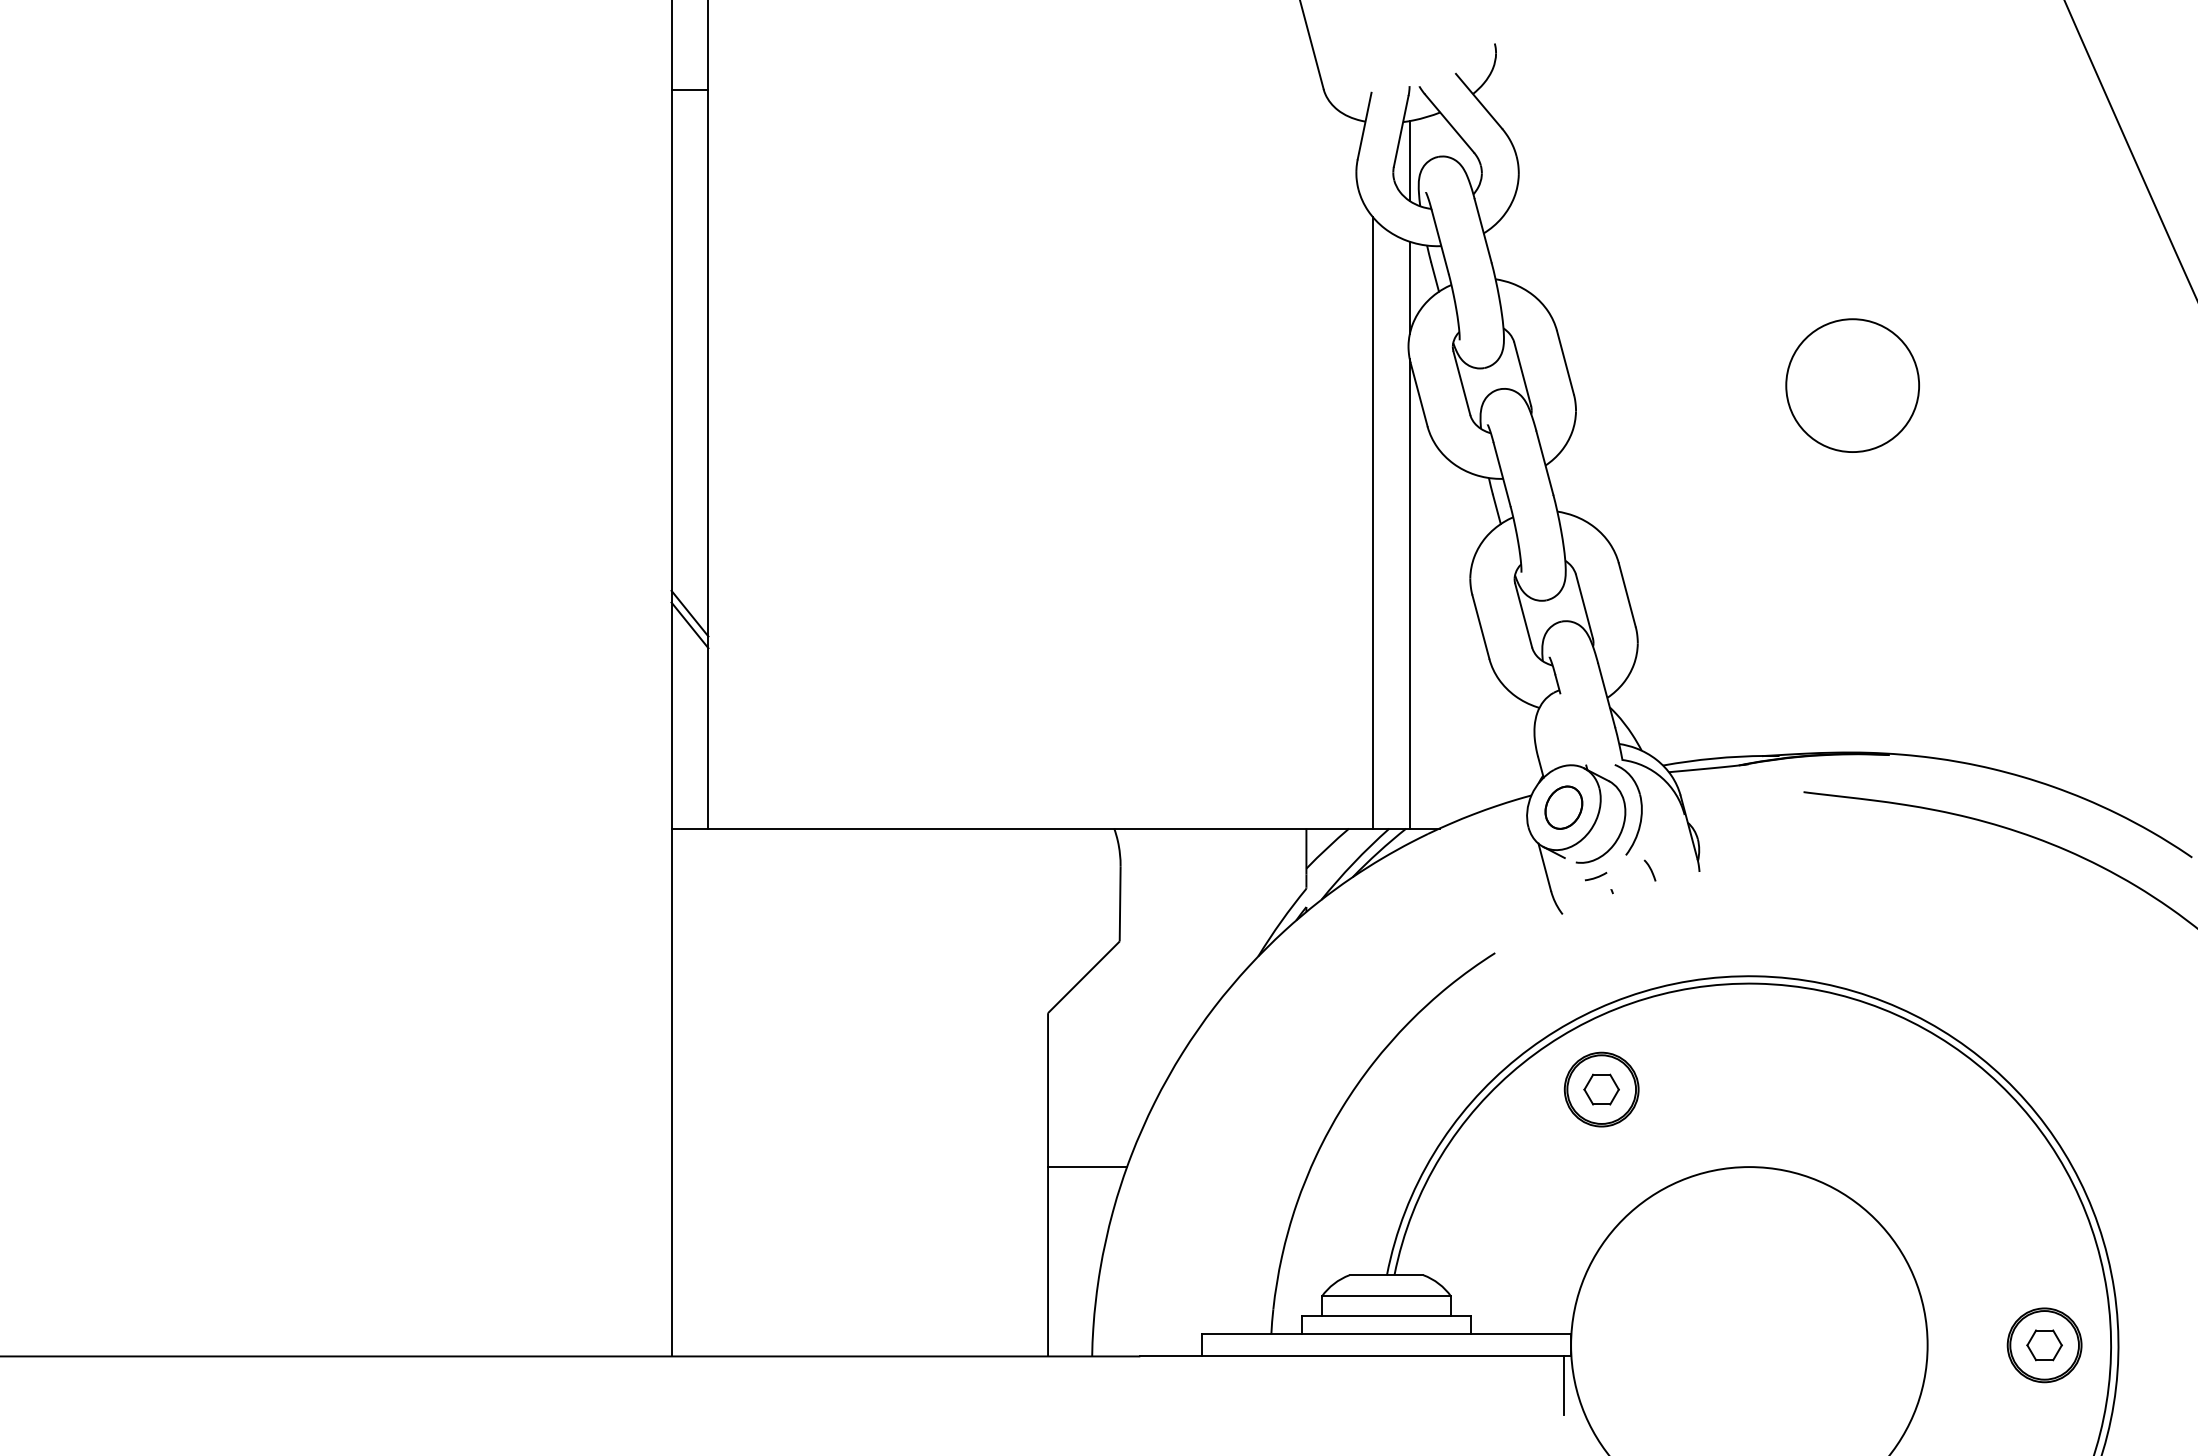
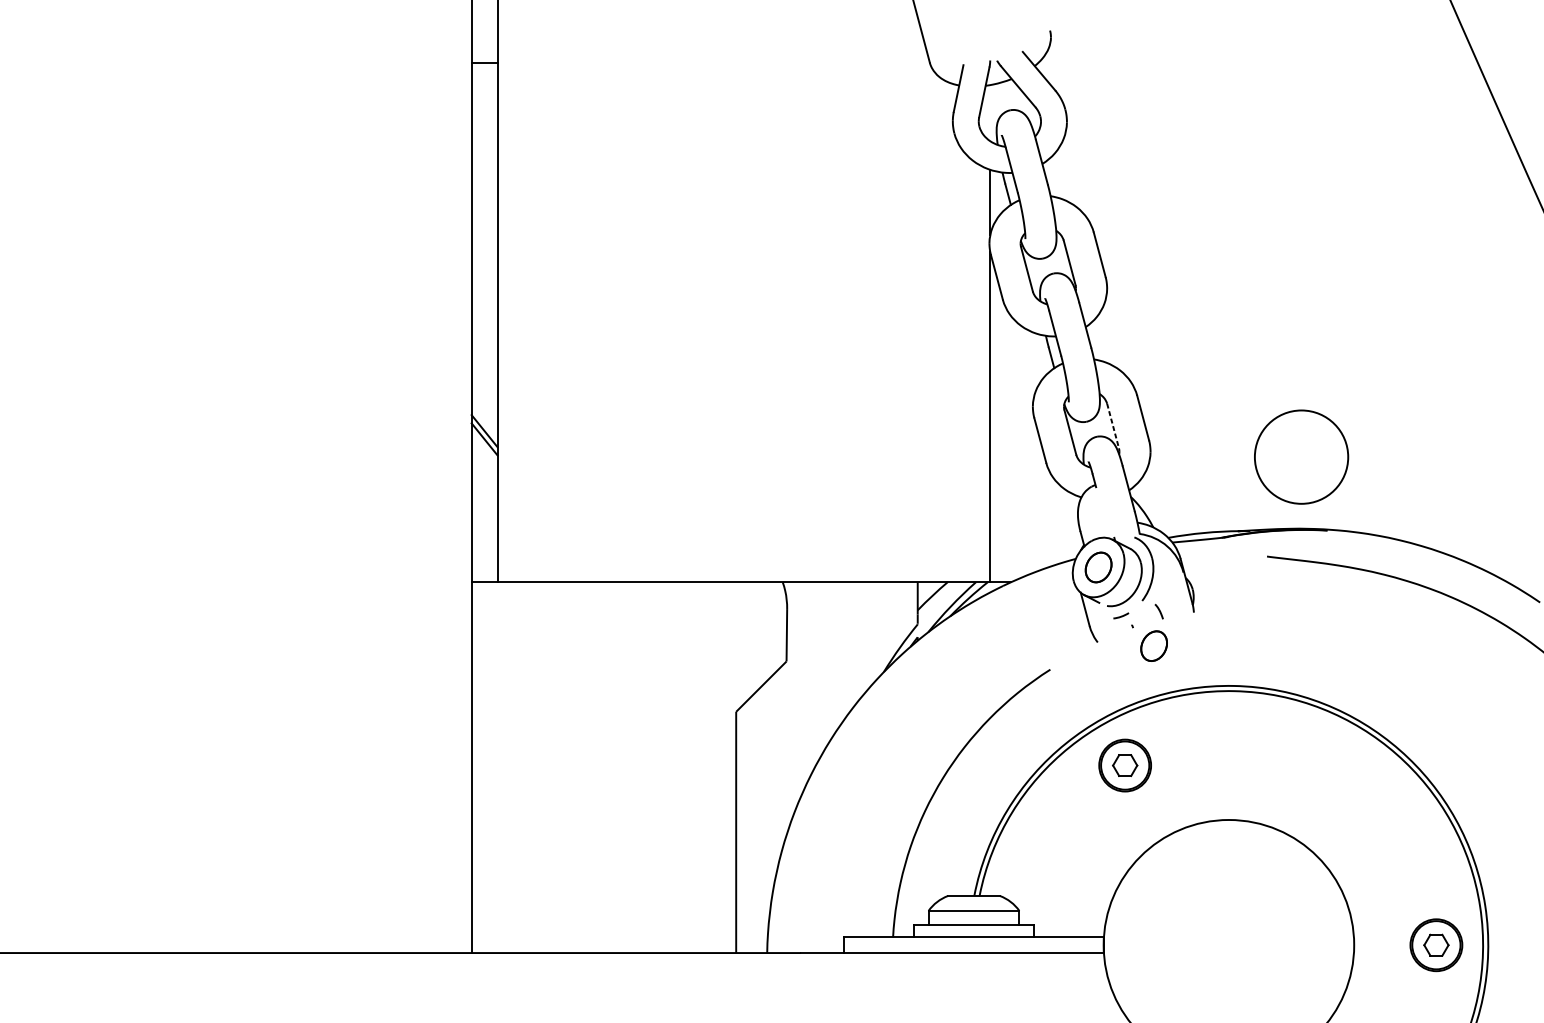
line: (1409, 161) -> (990, 113), removed
circle: (1852, 385) -> (1301, 457), moved
line: (1372, 522) -> (964, 367), removed
line: (1584, 606) -> (1113, 426), solid -> dashed
part: (1642, 919) -> (1153, 646), added
line: (1087, 1167) -> (763, 820), removed
line: (1563, 1385) -> (1098, 973), removed

